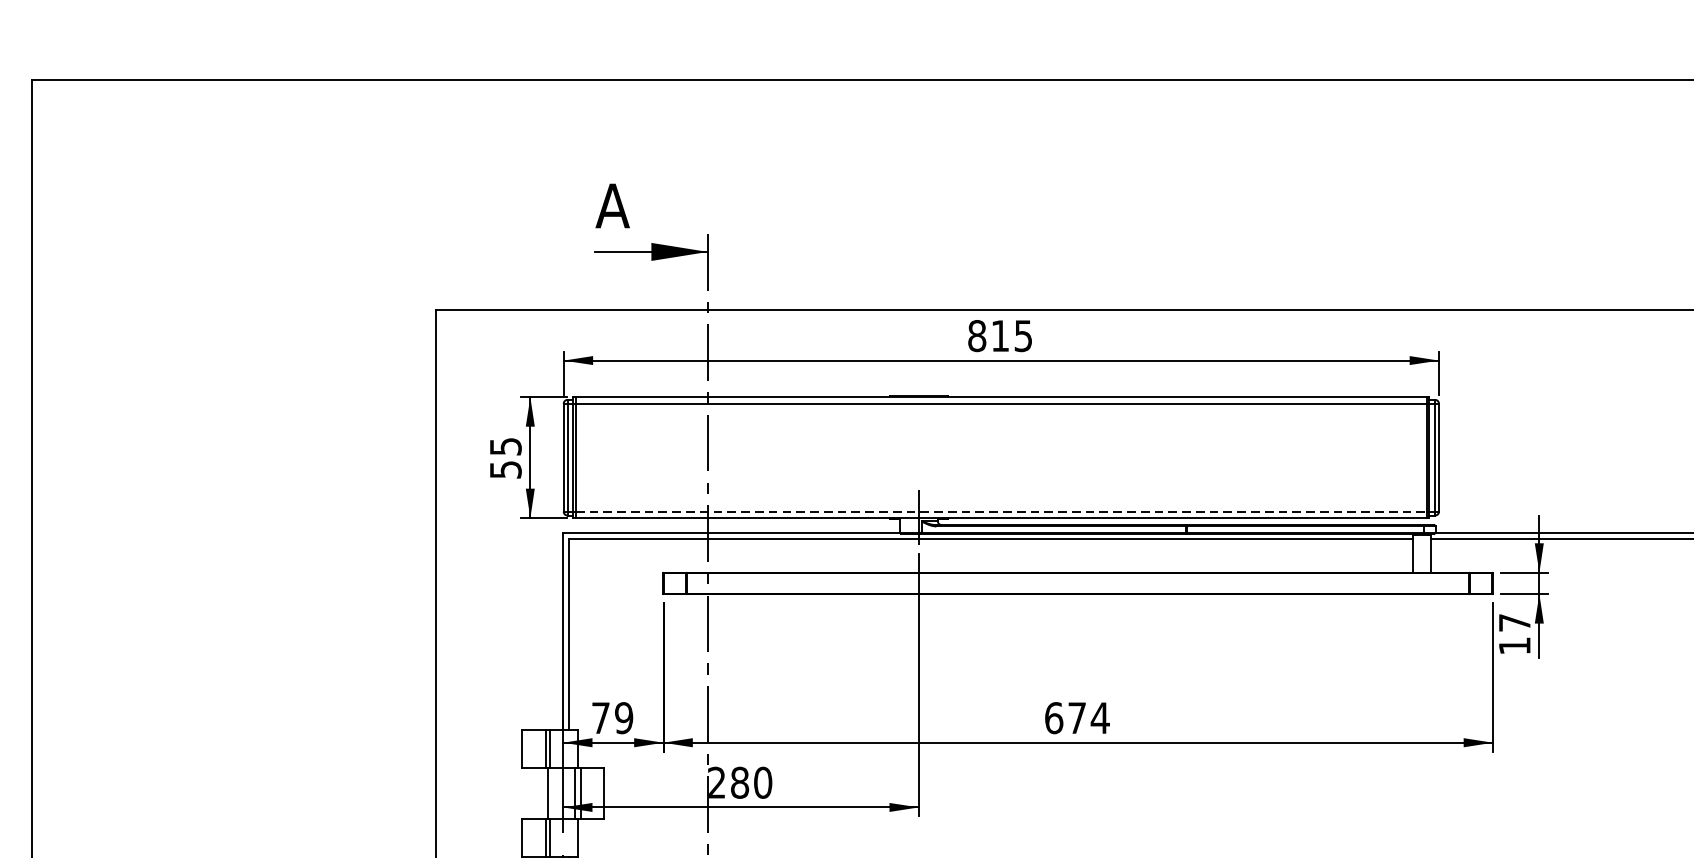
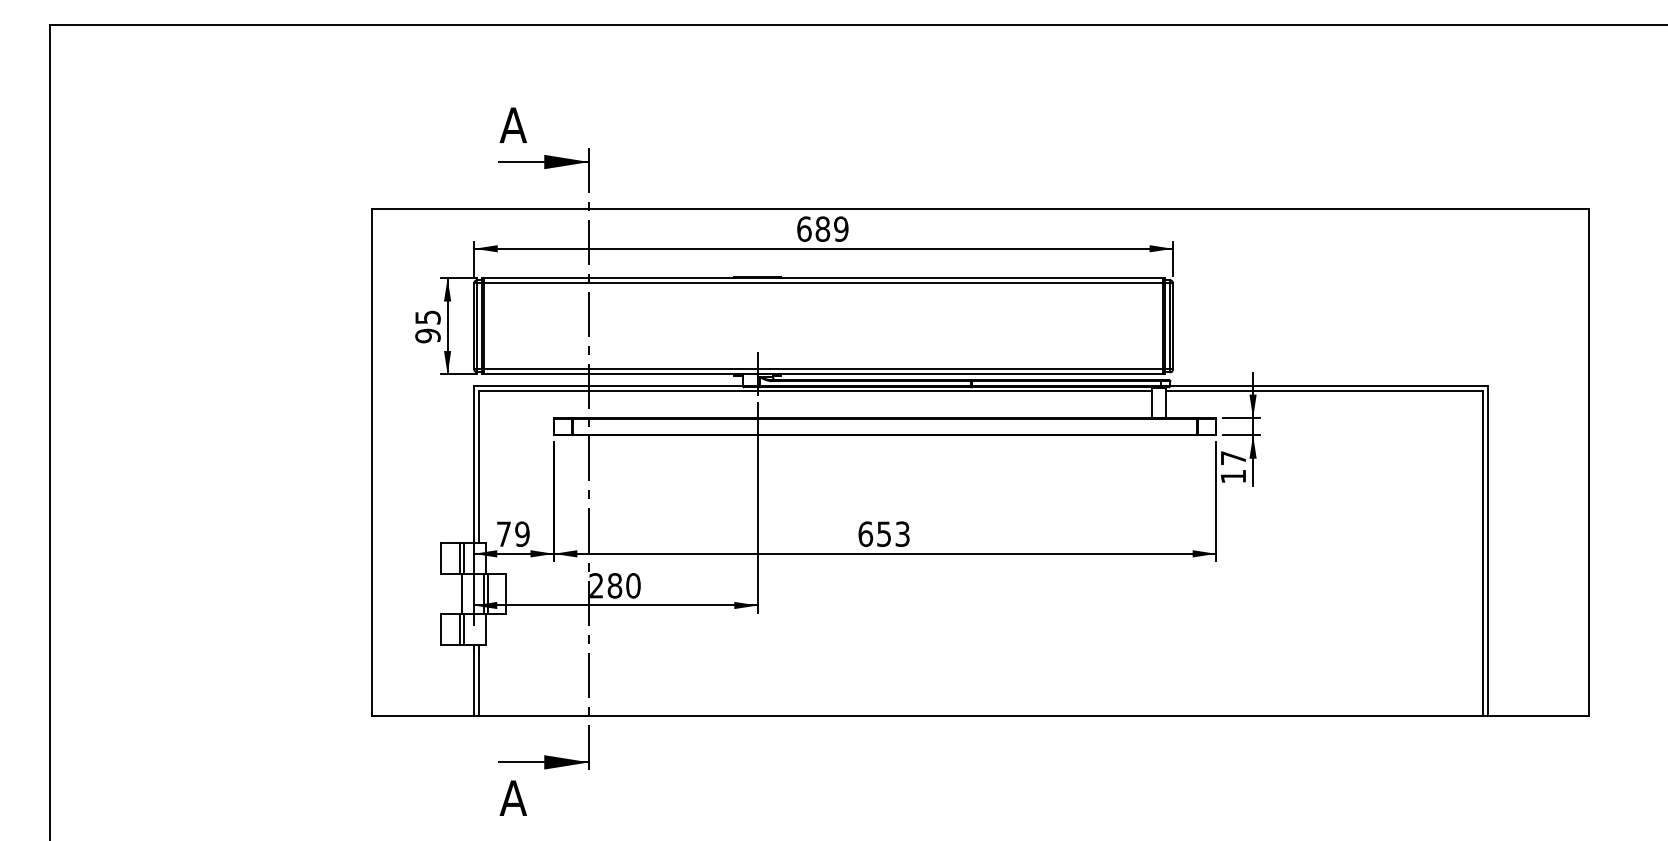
text: (999, 335) -> (822, 228), 815 -> 689
text: (505, 469) -> (427, 335), 55 -> 95
line: (1001, 511) -> (823, 369), dashed -> solid
text: (1088, 718) -> (893, 534), 674 -> 653

